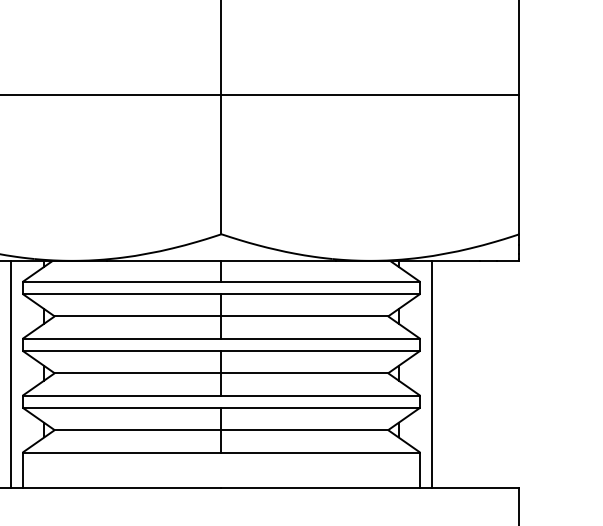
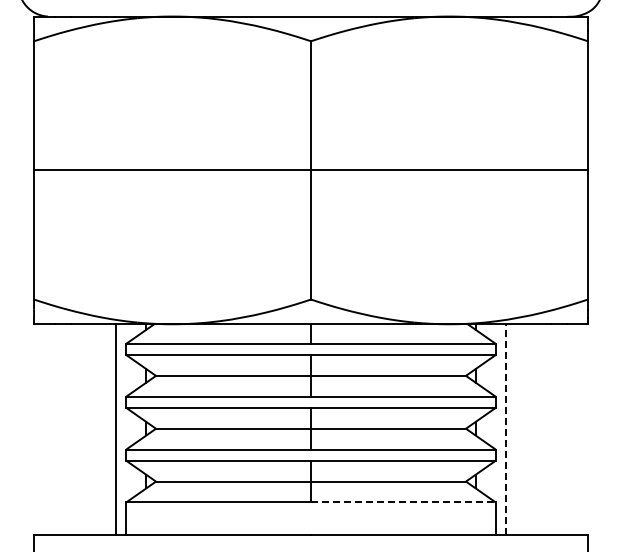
line: (431, 374) -> (506, 429), solid -> dashed
line: (320, 452) -> (403, 502), solid -> dashed

